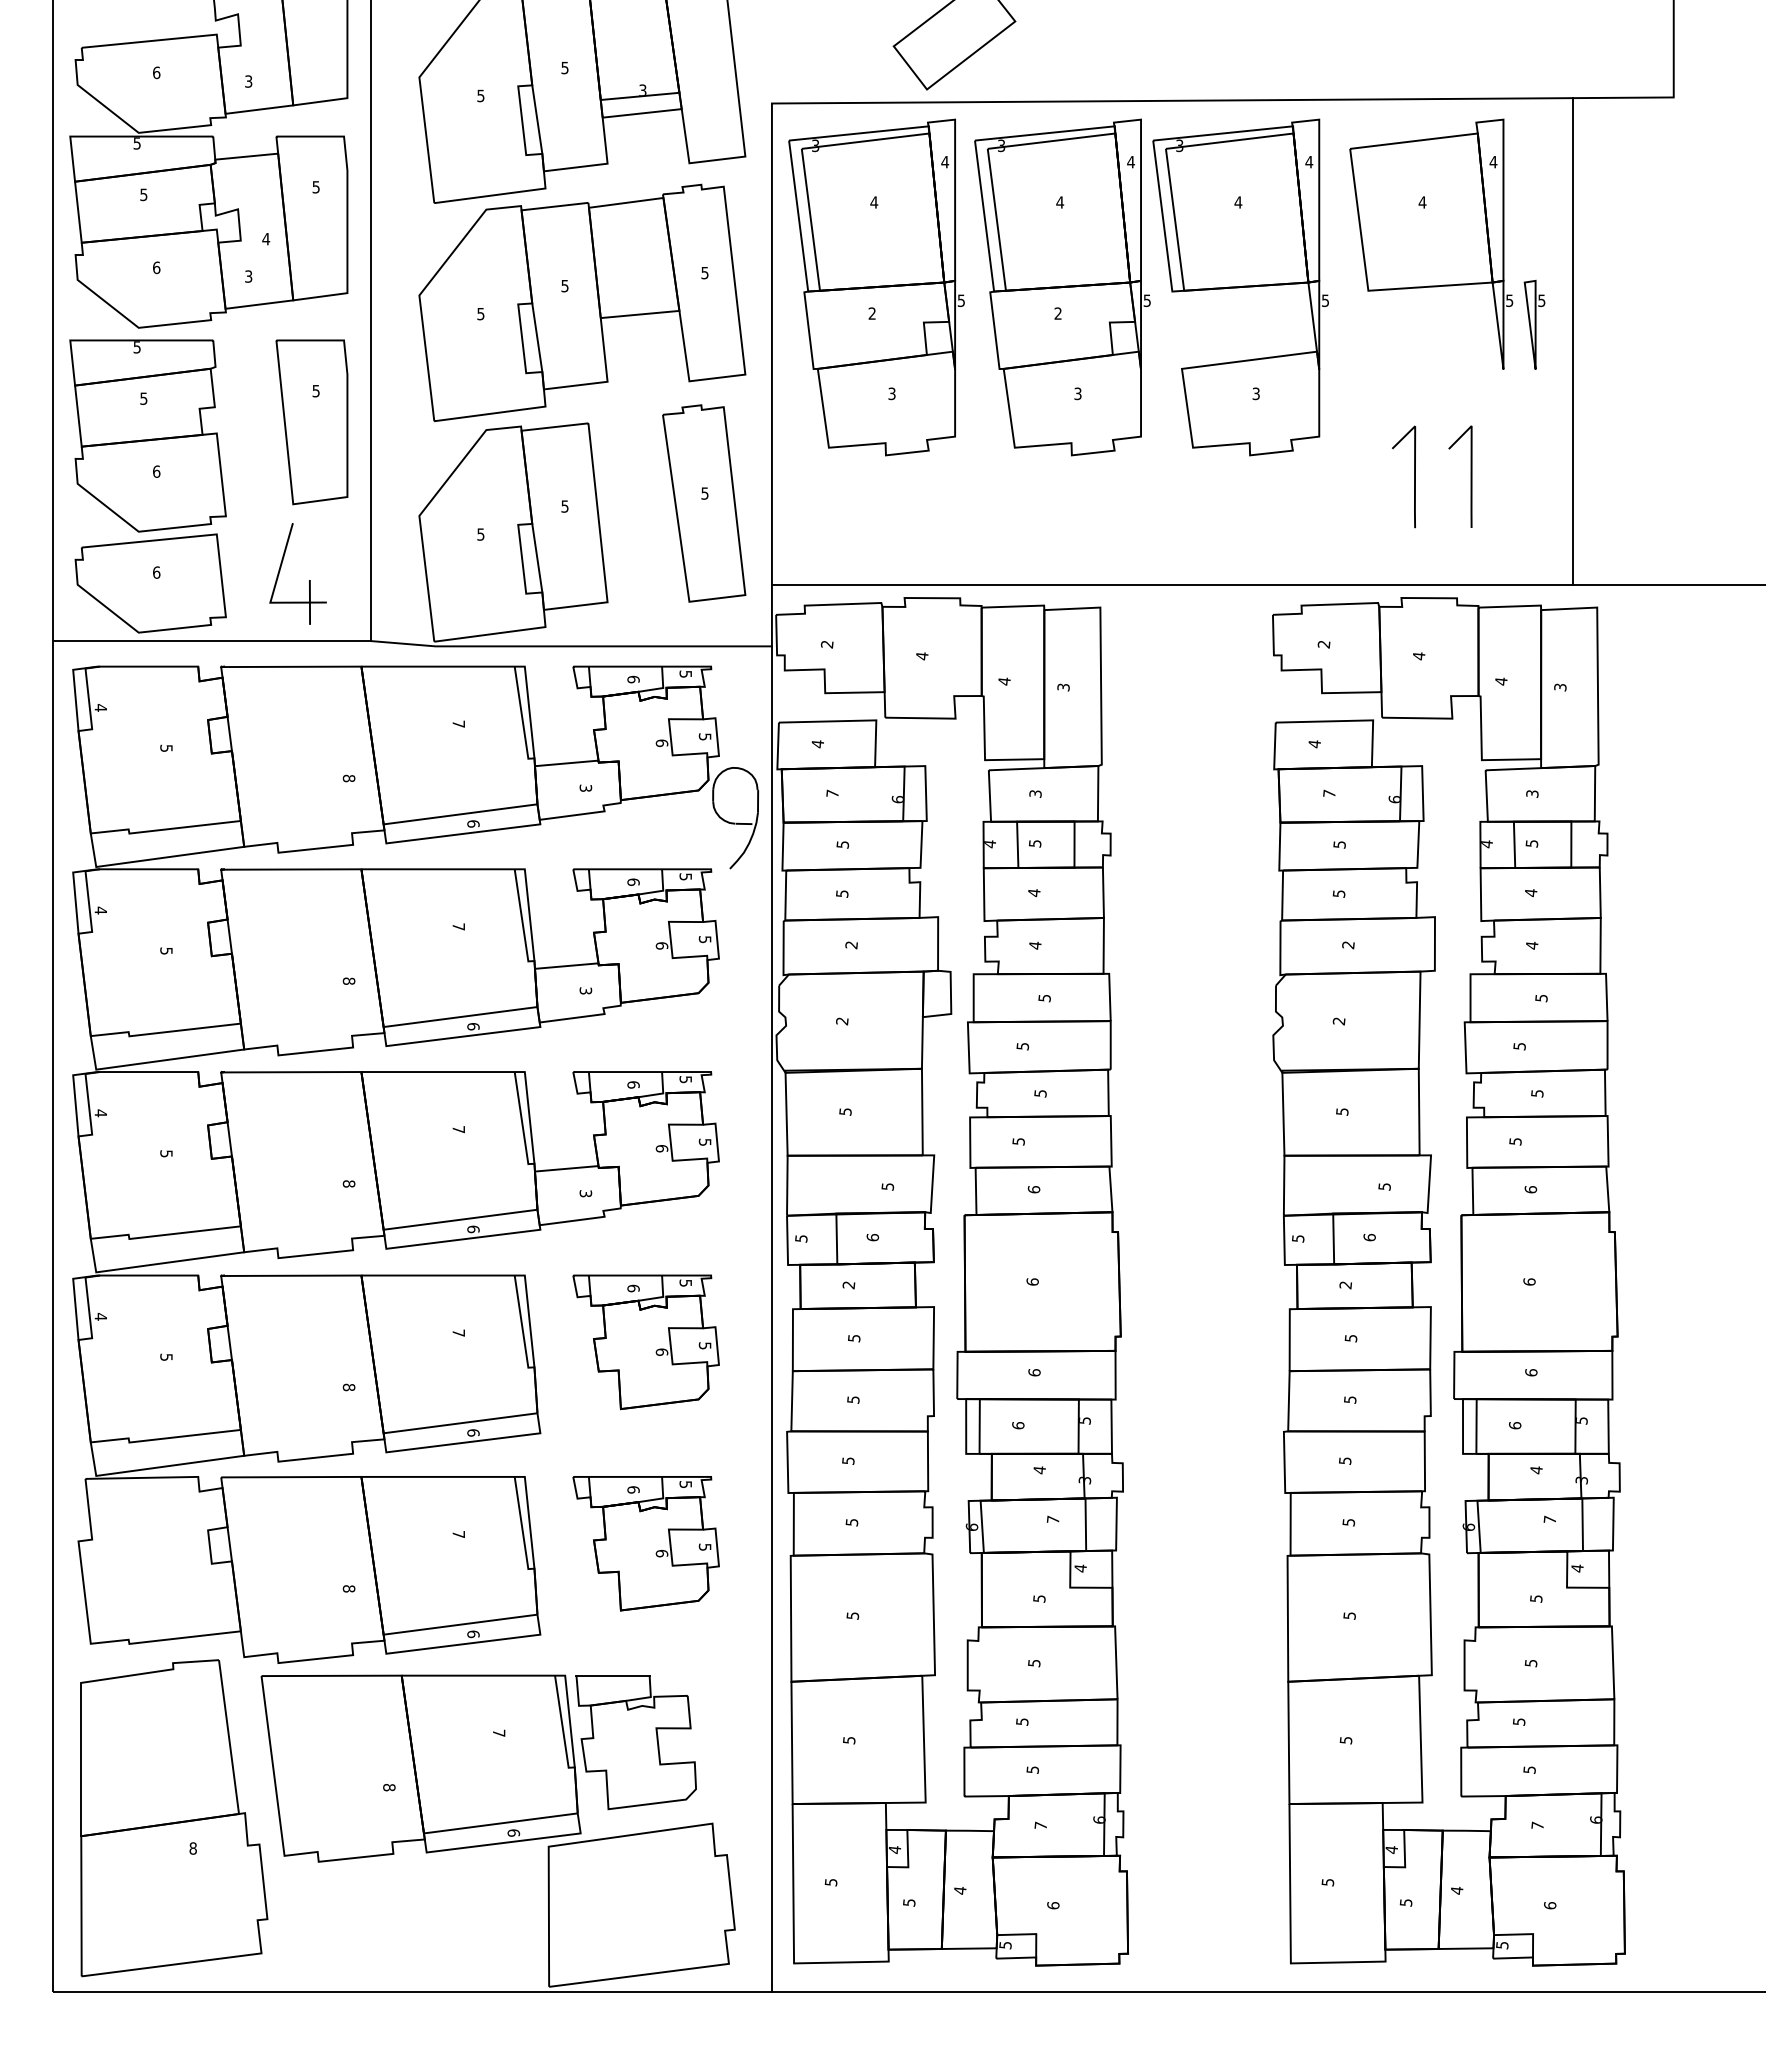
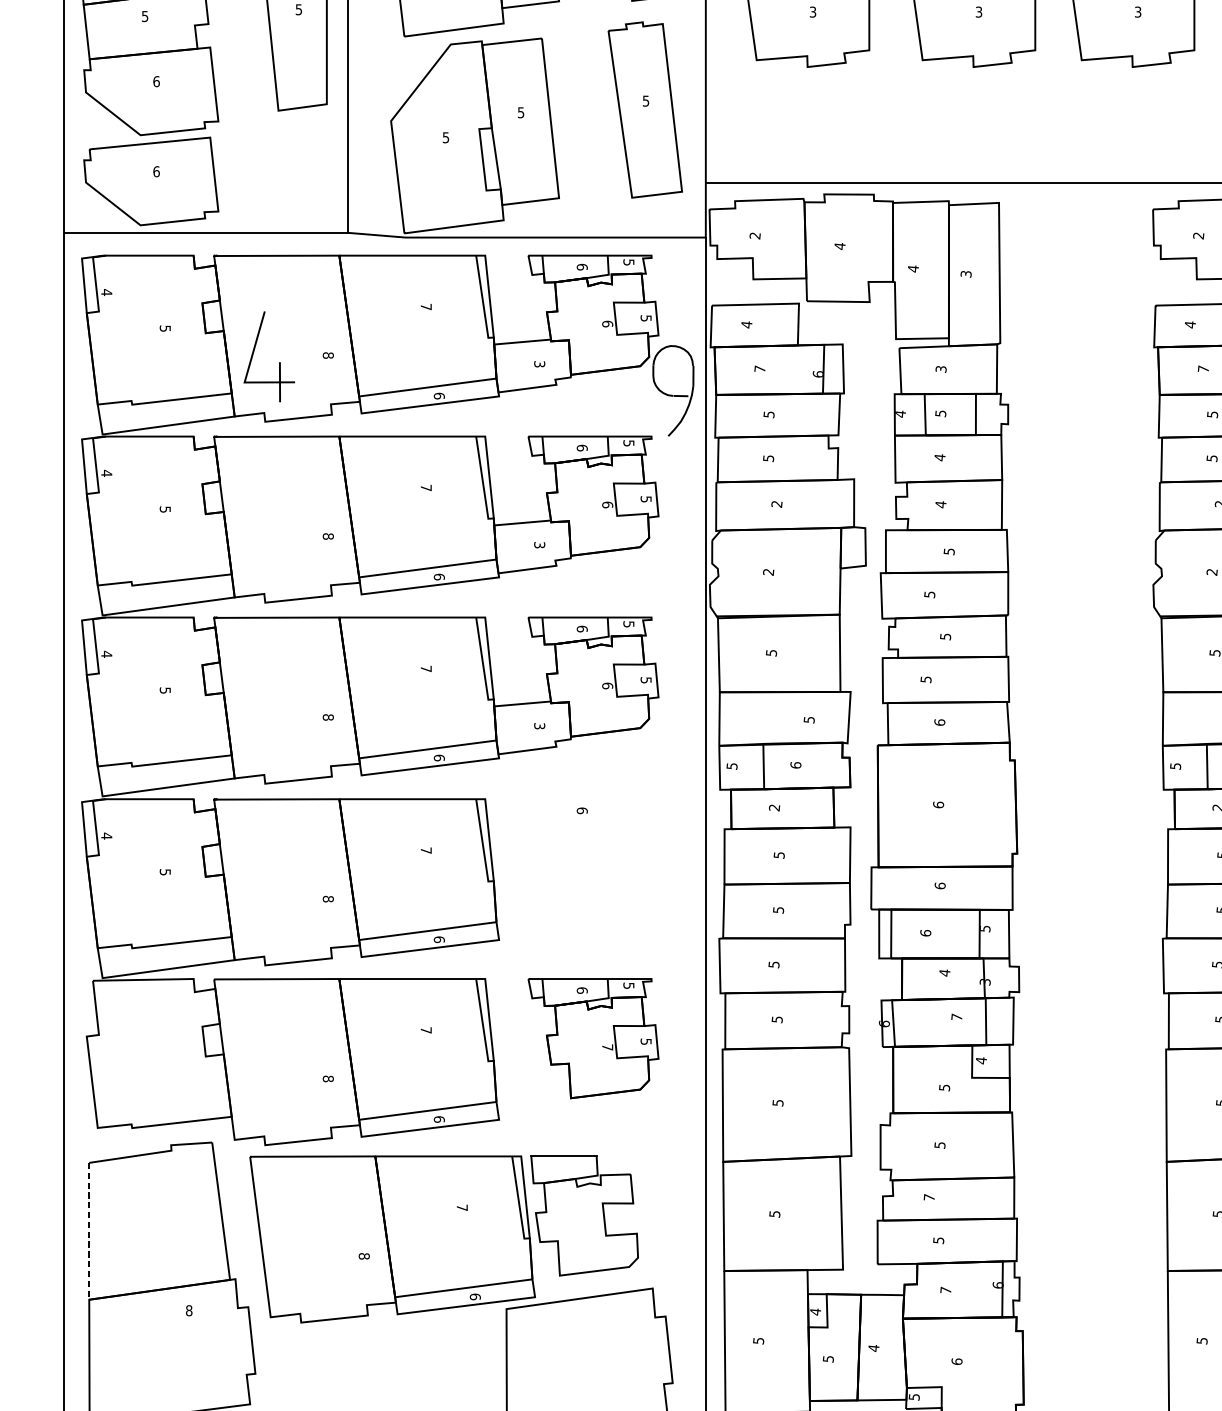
part: (309, 580) -> (279, 362), moved
part: (645, 1342) -> (592, 858), removed
text: (661, 1553) -> (607, 1047), 6 -> 7
text: (1022, 1721) -> (929, 1197), 5 -> 7
line: (81, 1759) -> (89, 1231), solid -> dashed

